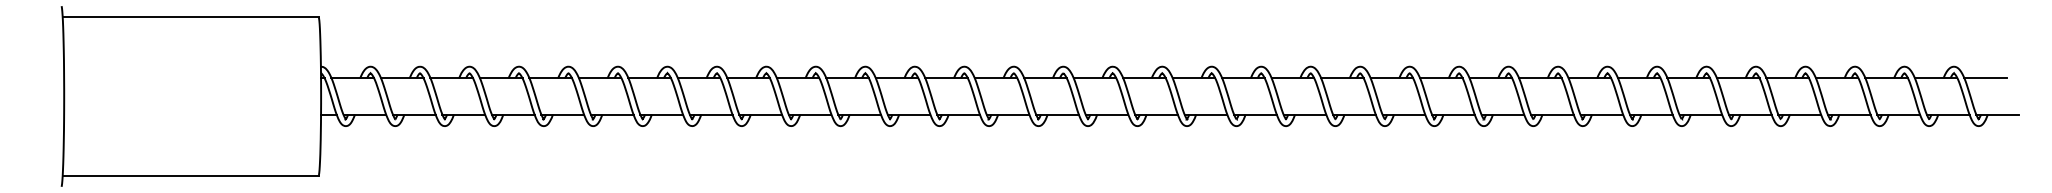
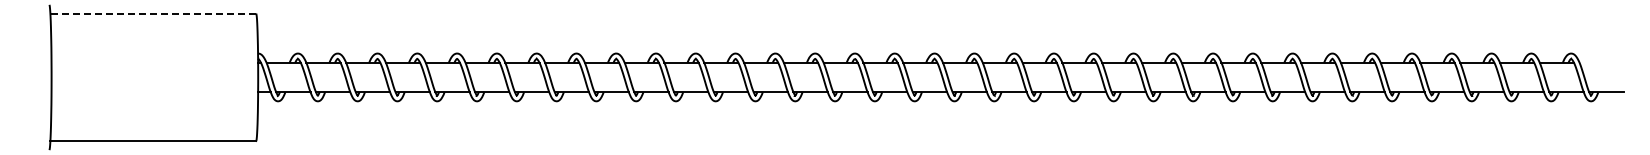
line: (190, 16) -> (153, 13), solid -> dashed
line: (1985, 77) -> (1596, 62), removed

